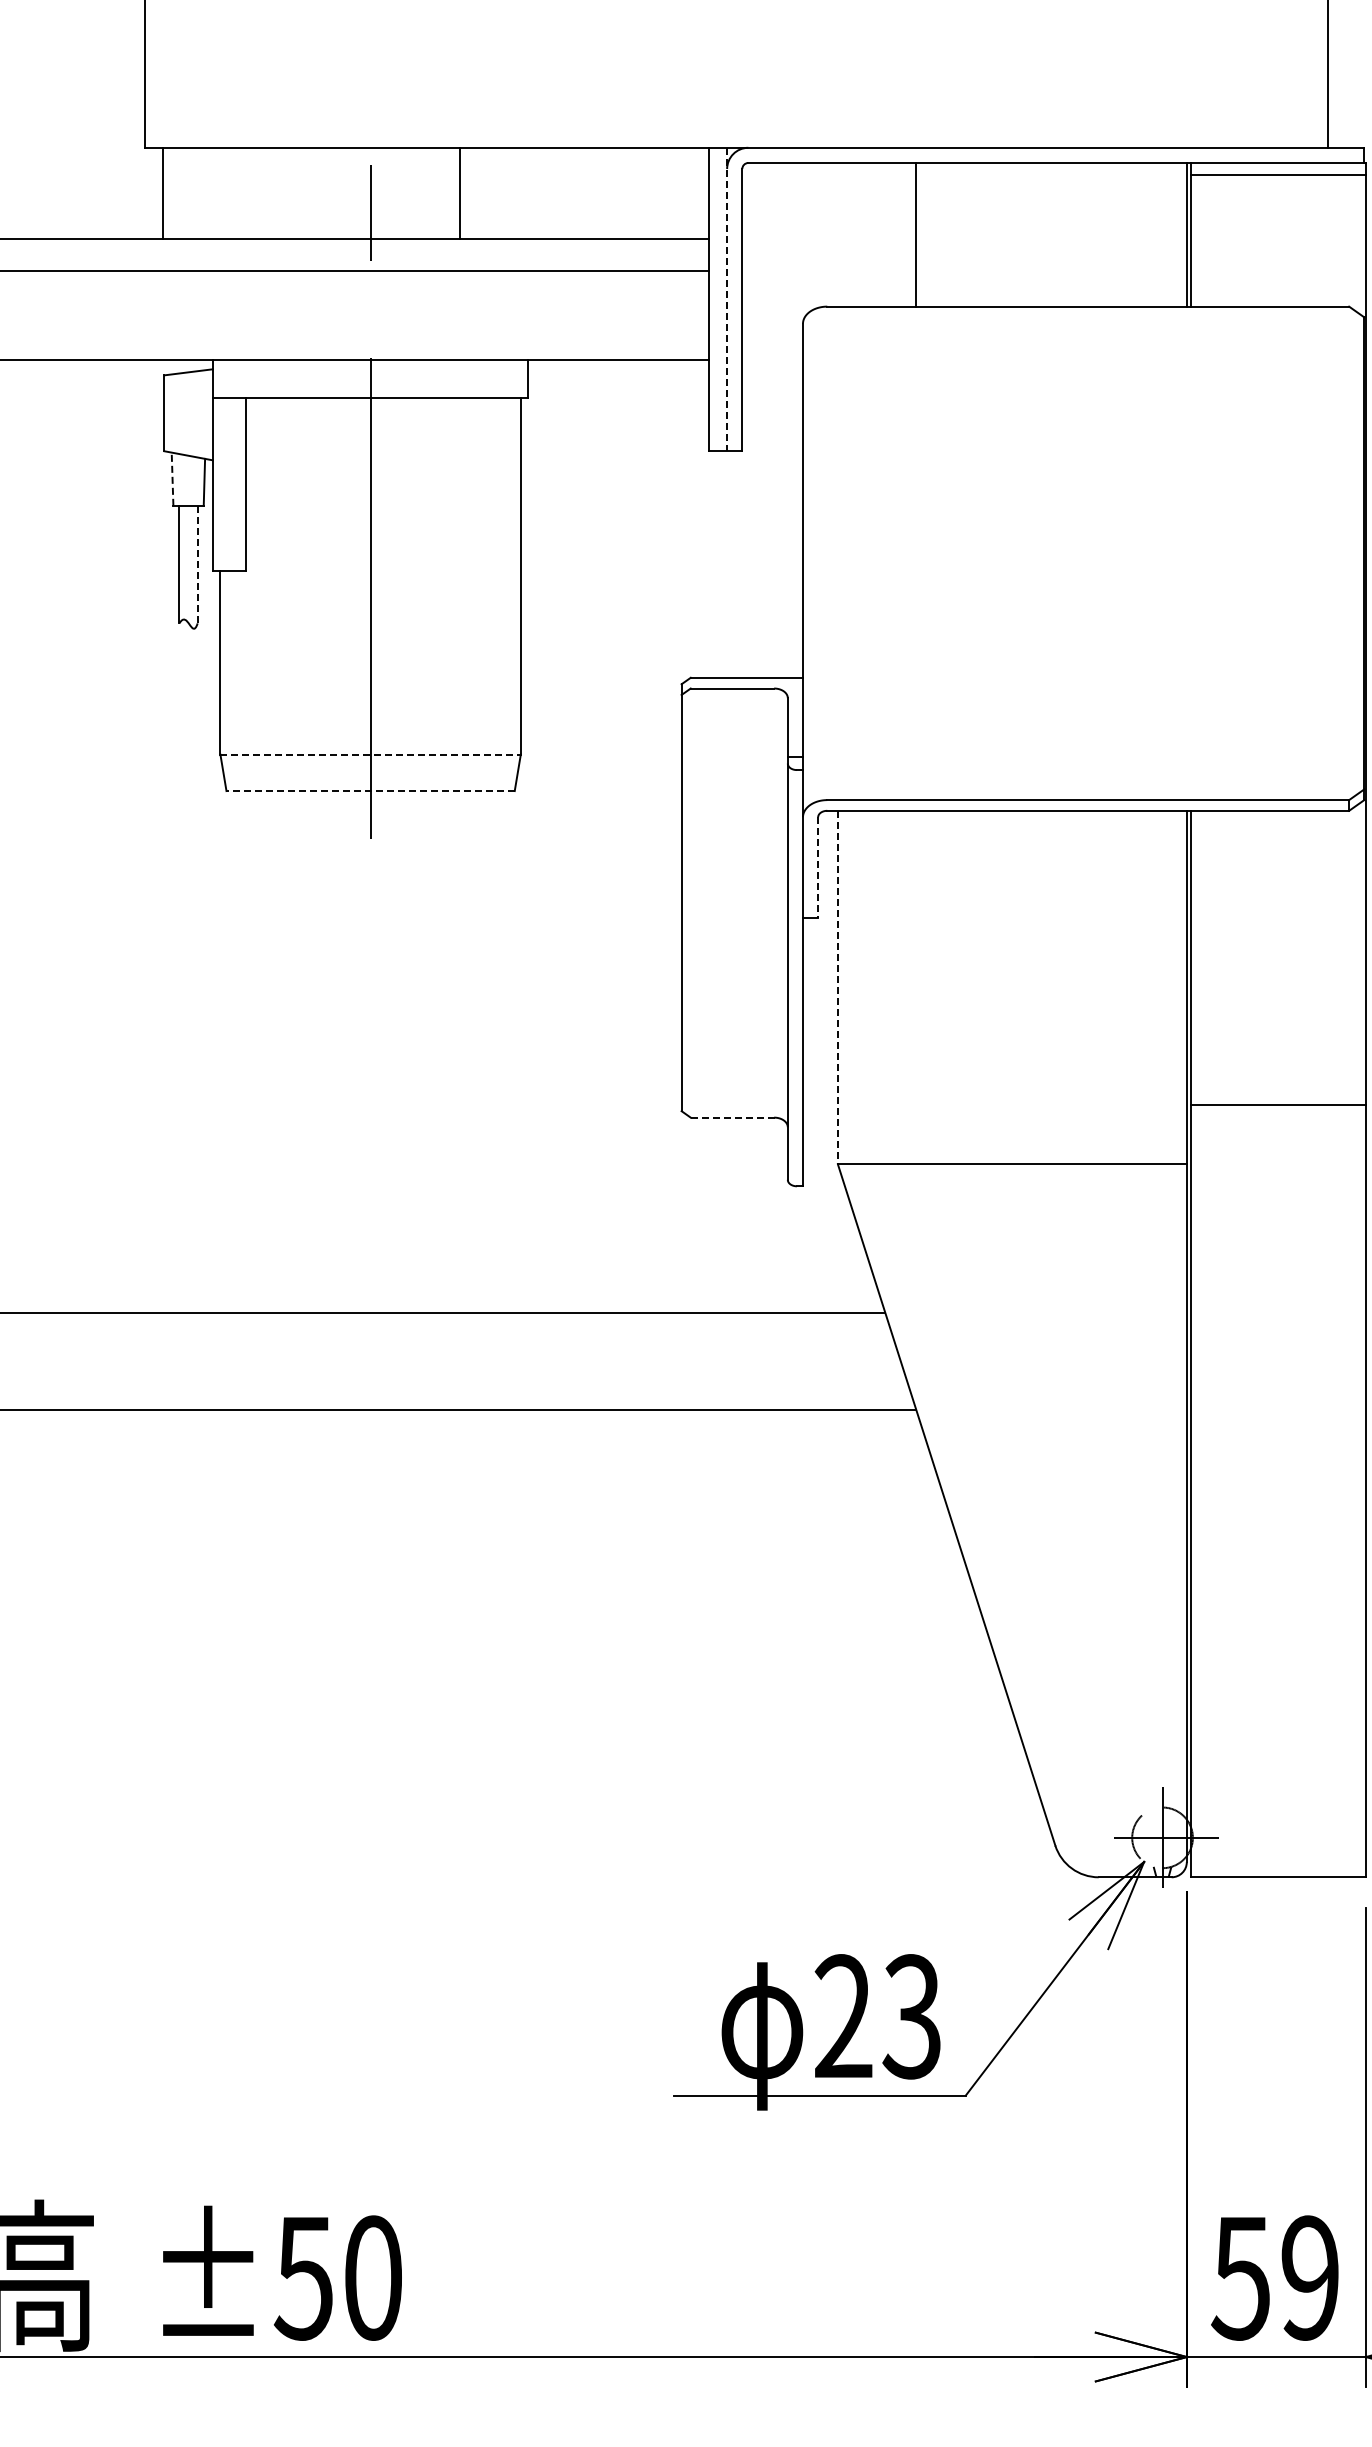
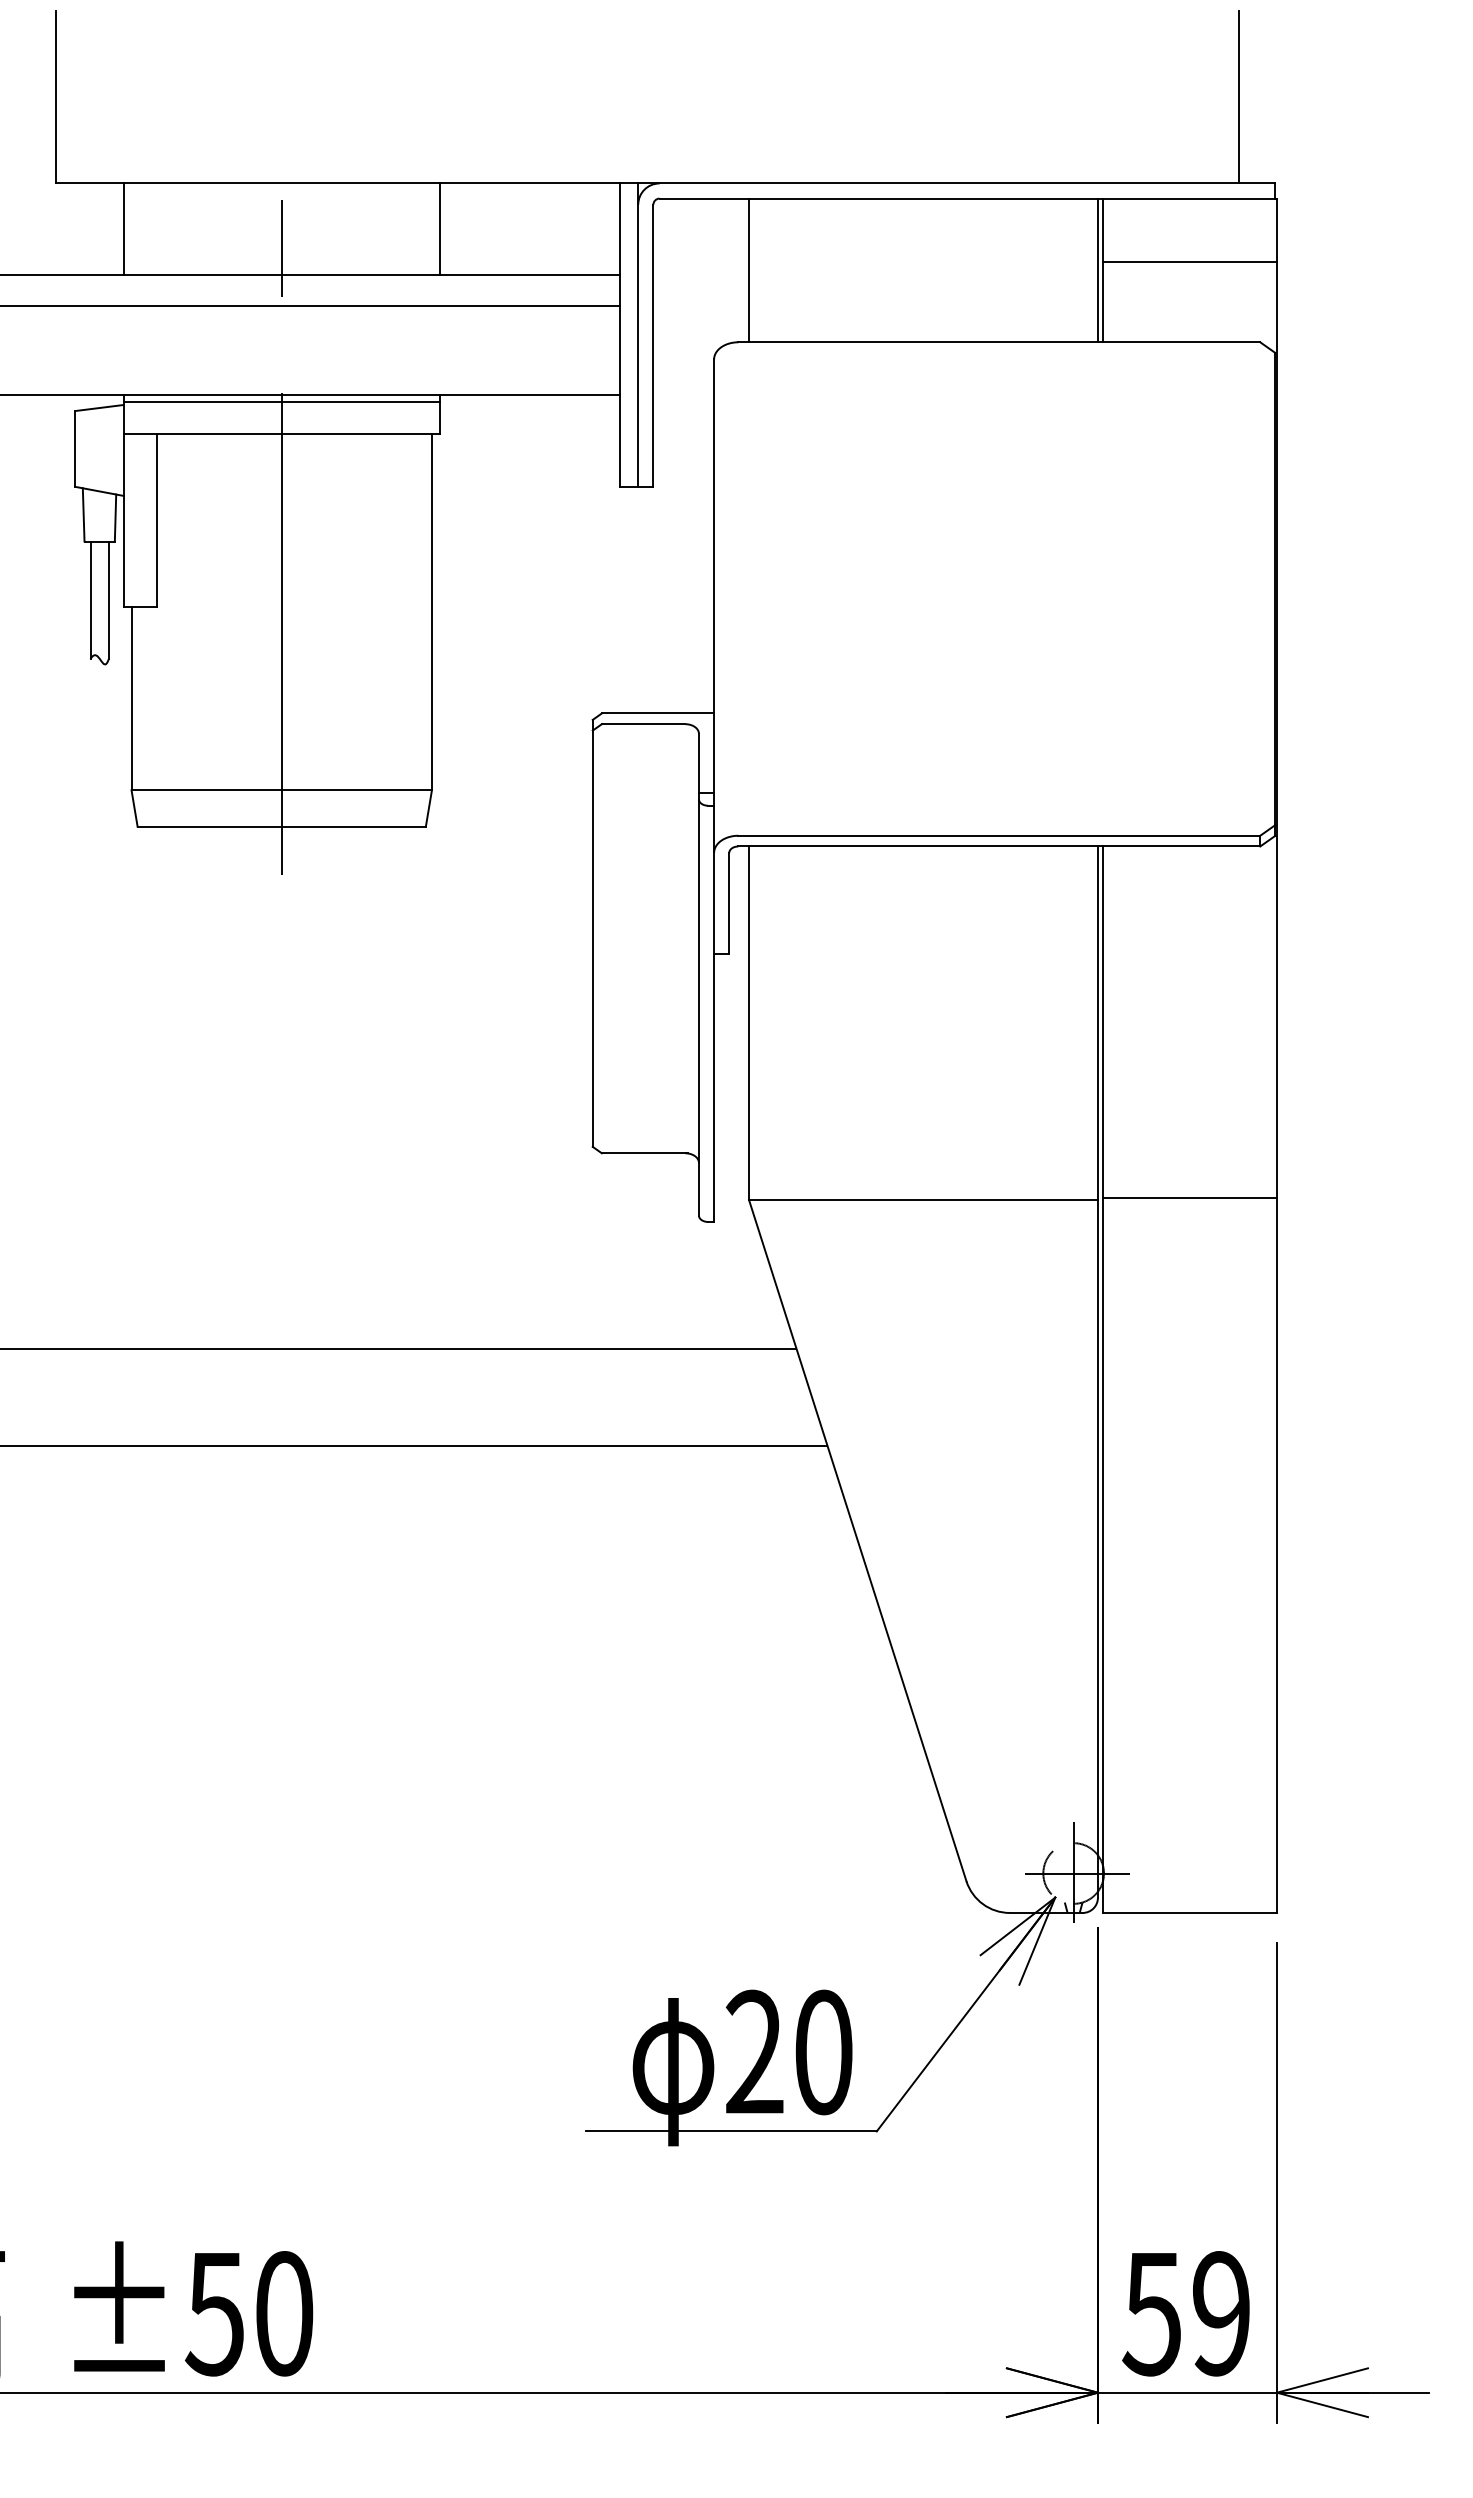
line: (1278, 174) -> (1189, 261), moved
line: (162, 193) -> (123, 229), moved
line: (460, 193) -> (439, 229), moved
line: (916, 234) -> (749, 270), moved
line: (727, 299) -> (638, 335), dashed -> solid
line: (370, 365) -> (281, 401), added
line: (172, 478) -> (83, 514), dashed -> solid
line: (197, 564) -> (108, 600), dashed -> solid
line: (371, 754) -> (282, 790), dashed -> solid
line: (370, 790) -> (281, 826), dashed -> solid
line: (818, 867) -> (729, 903), dashed -> solid
line: (838, 987) -> (749, 1023), dashed -> solid
line: (1278, 1104) -> (1189, 1198), moved
line: (734, 1117) -> (645, 1153), dashed -> solid
text: (911, 2016) -> (822, 2052), 23 -> 20

